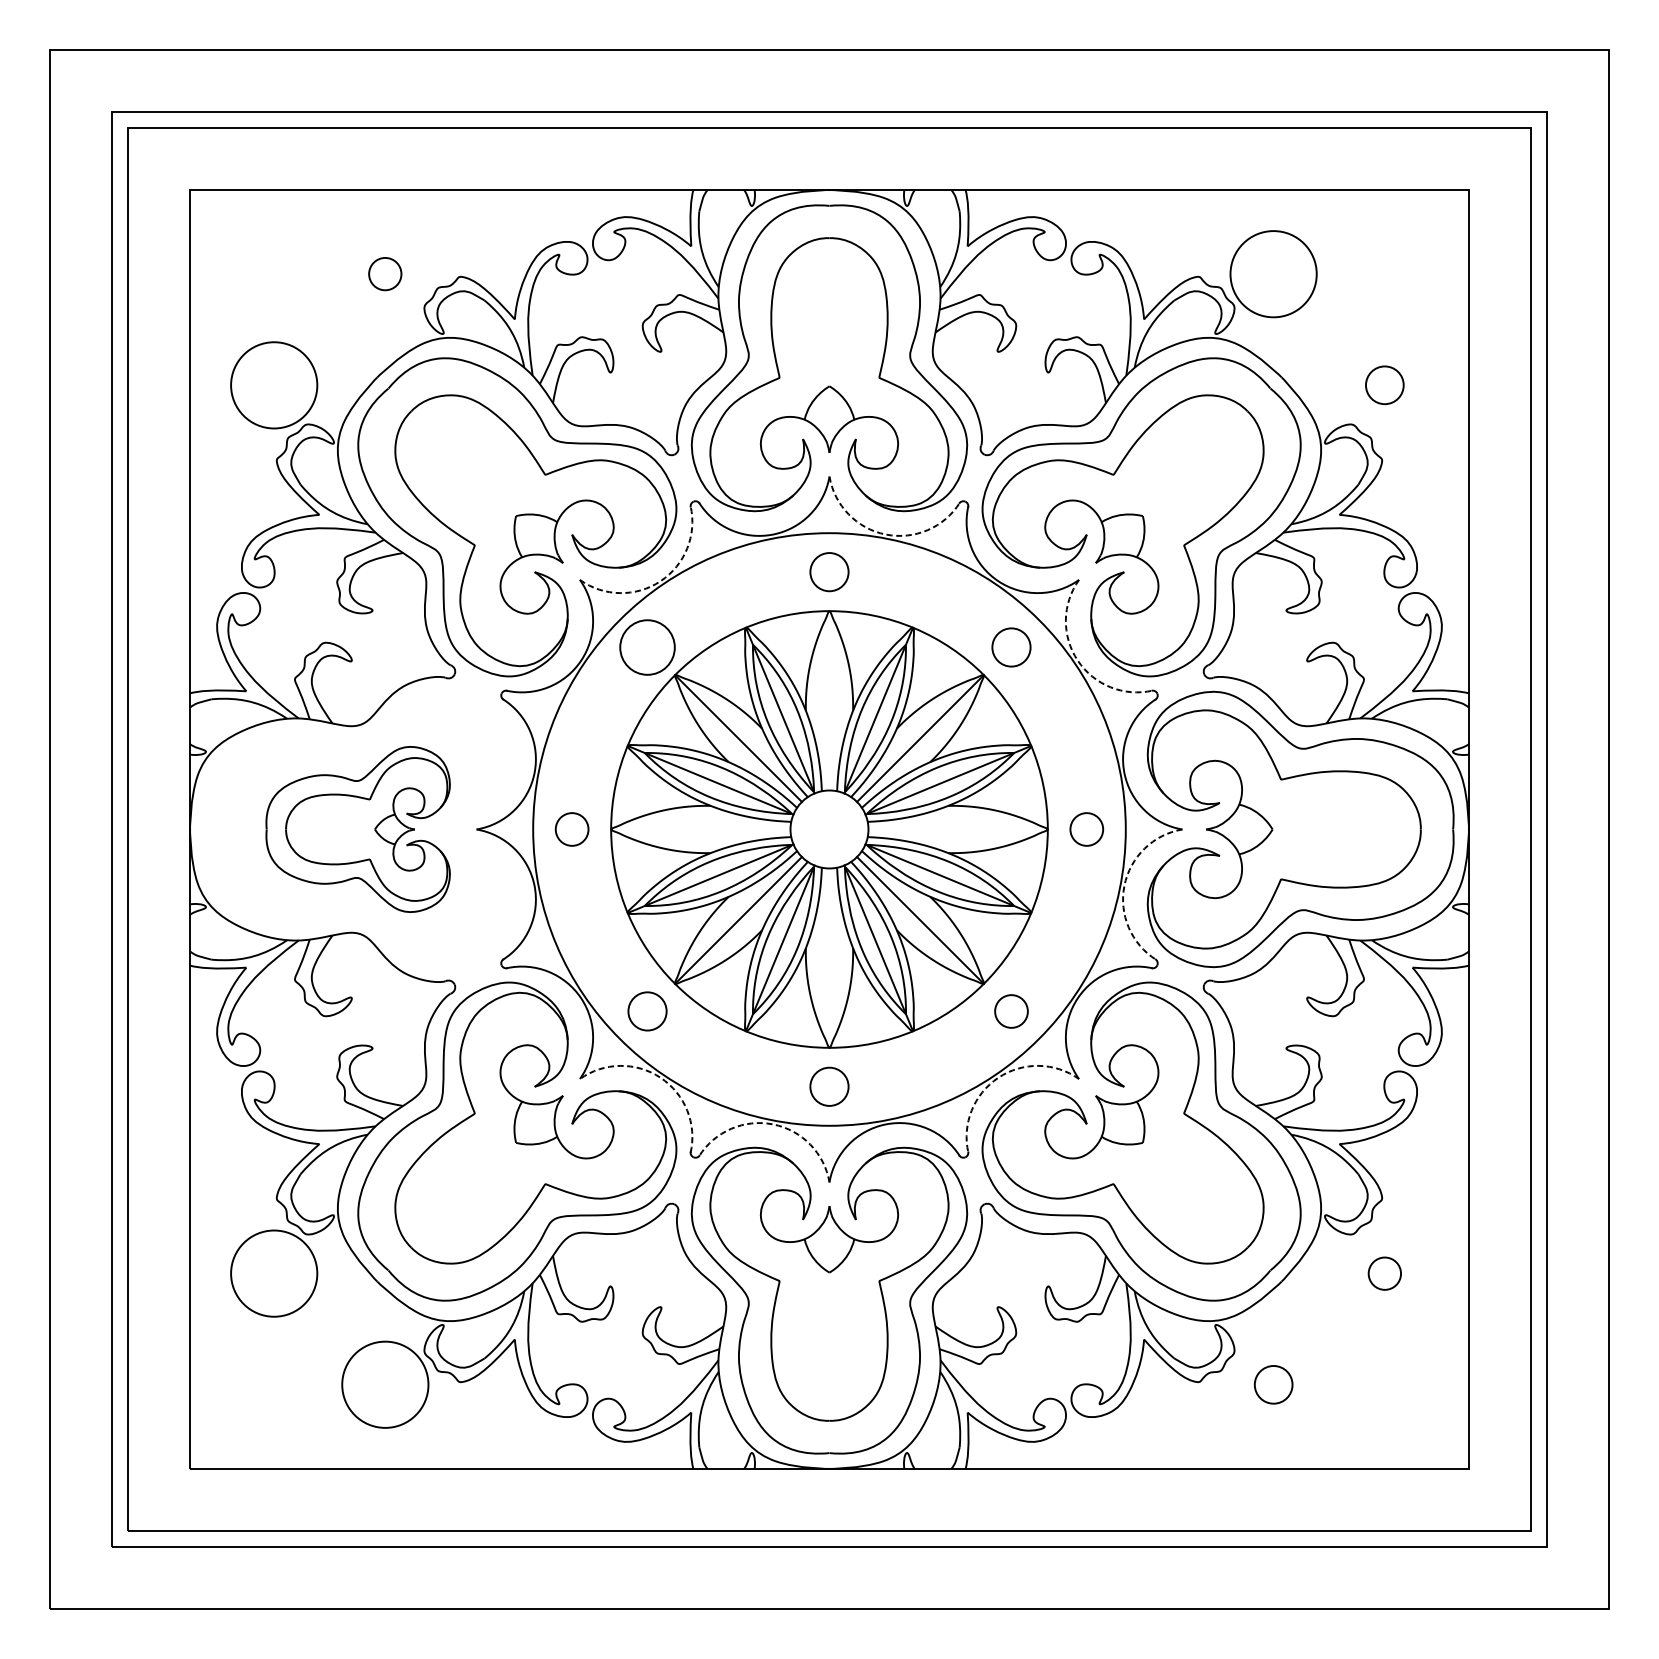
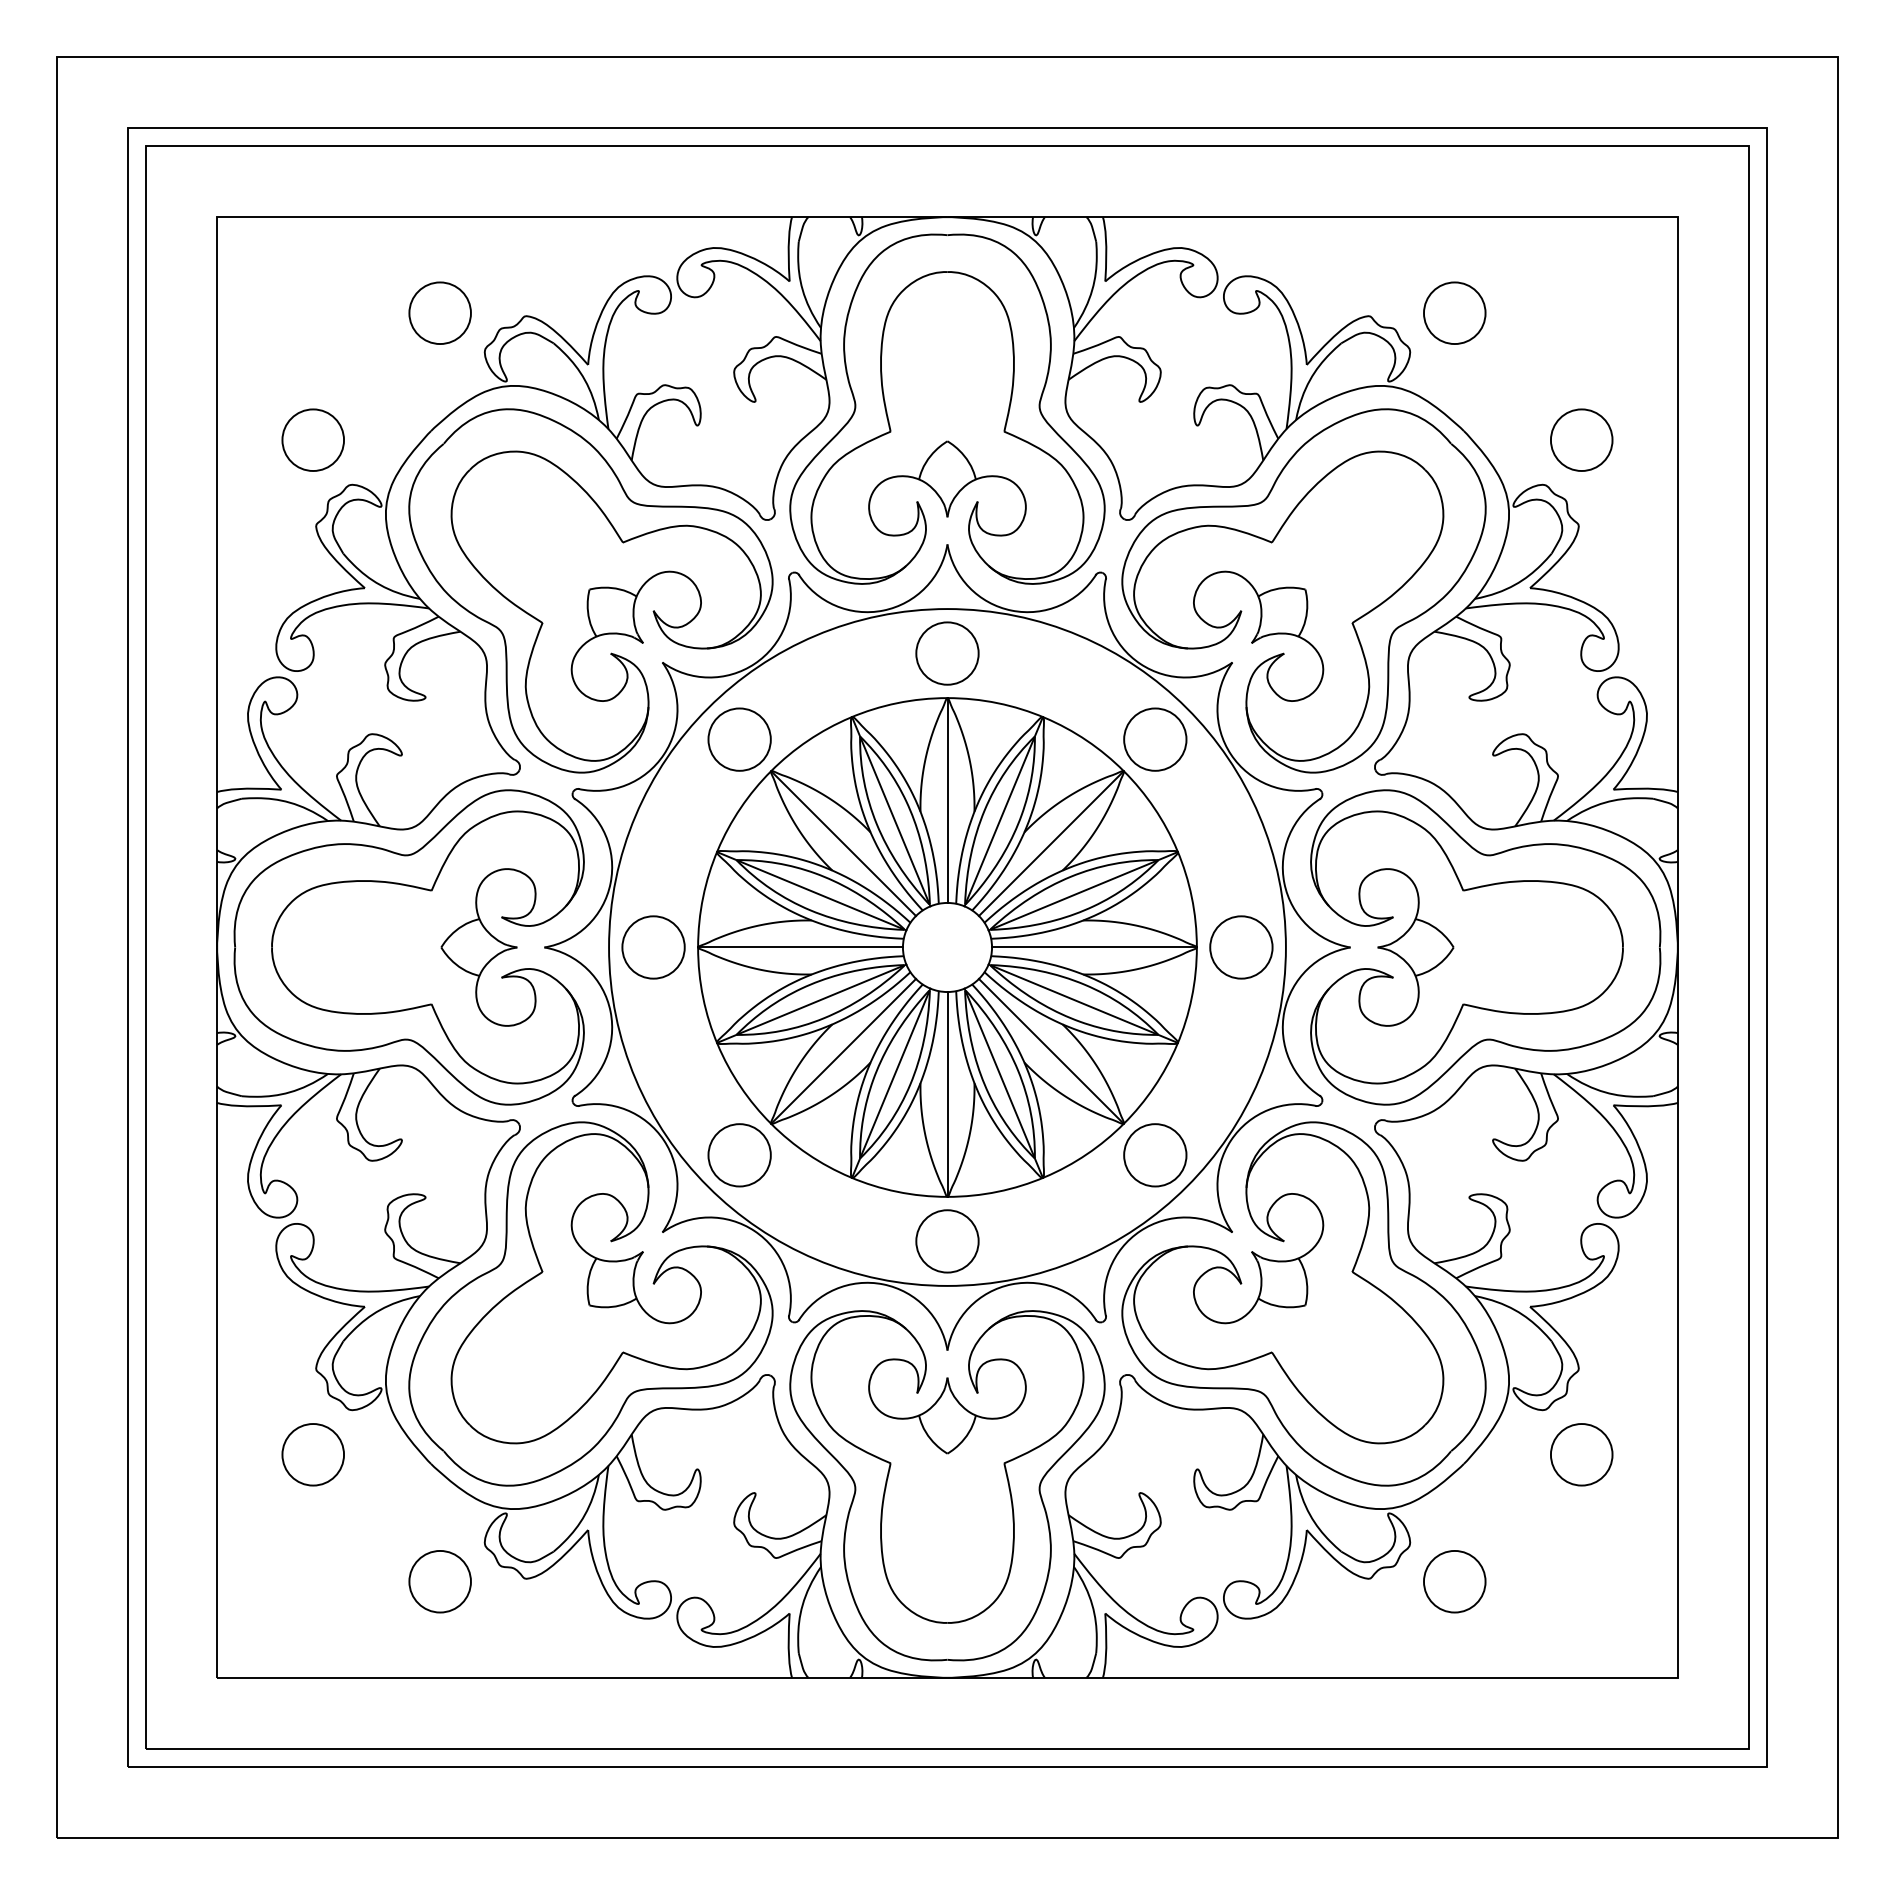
circle: (384, 273) -> (439, 312), size x1.67
circle: (1273, 274) -> (1454, 313), size x0.62
circle: (274, 384) -> (313, 439), size x0.62
circle: (1384, 384) -> (1581, 439), size x1.43
arc: (885, 534) -> (1011, 610), dashed -> solid
circle: (829, 572) -> (947, 653), size x1.43
arc: (660, 580) -> (754, 663), dashed -> solid
circle: (1011, 647) -> (1155, 739), size x1.43
arc: (1078, 660) -> (1231, 754), dashed -> solid
line: (829, 700) -> (947, 800), added
part: (357, 829) -> (408, 947), size x1.67
circle: (572, 829) -> (653, 947), size x1.67
line: (700, 829) -> (800, 947), added
line: (958, 829) -> (1094, 947), added
circle: (1086, 829) -> (1241, 947), size x1.67
arc: (1124, 885) -> (1284, 1011), dashed -> solid
line: (829, 958) -> (947, 1094), added
circle: (647, 1011) -> (739, 1155), size x1.43
circle: (1011, 1011) -> (1155, 1155), size x1.67
arc: (660, 1078) -> (754, 1231), dashed -> solid
arc: (998, 1078) -> (1140, 1231), dashed -> solid
circle: (829, 1086) -> (947, 1241), size x1.43
arc: (773, 1124) -> (883, 1284), dashed -> solid
circle: (274, 1273) -> (313, 1454), size x0.62
circle: (1384, 1273) -> (1581, 1454), size x1.67
circle: (384, 1384) -> (439, 1581), size x0.62
circle: (1273, 1384) -> (1454, 1581), size x1.43

